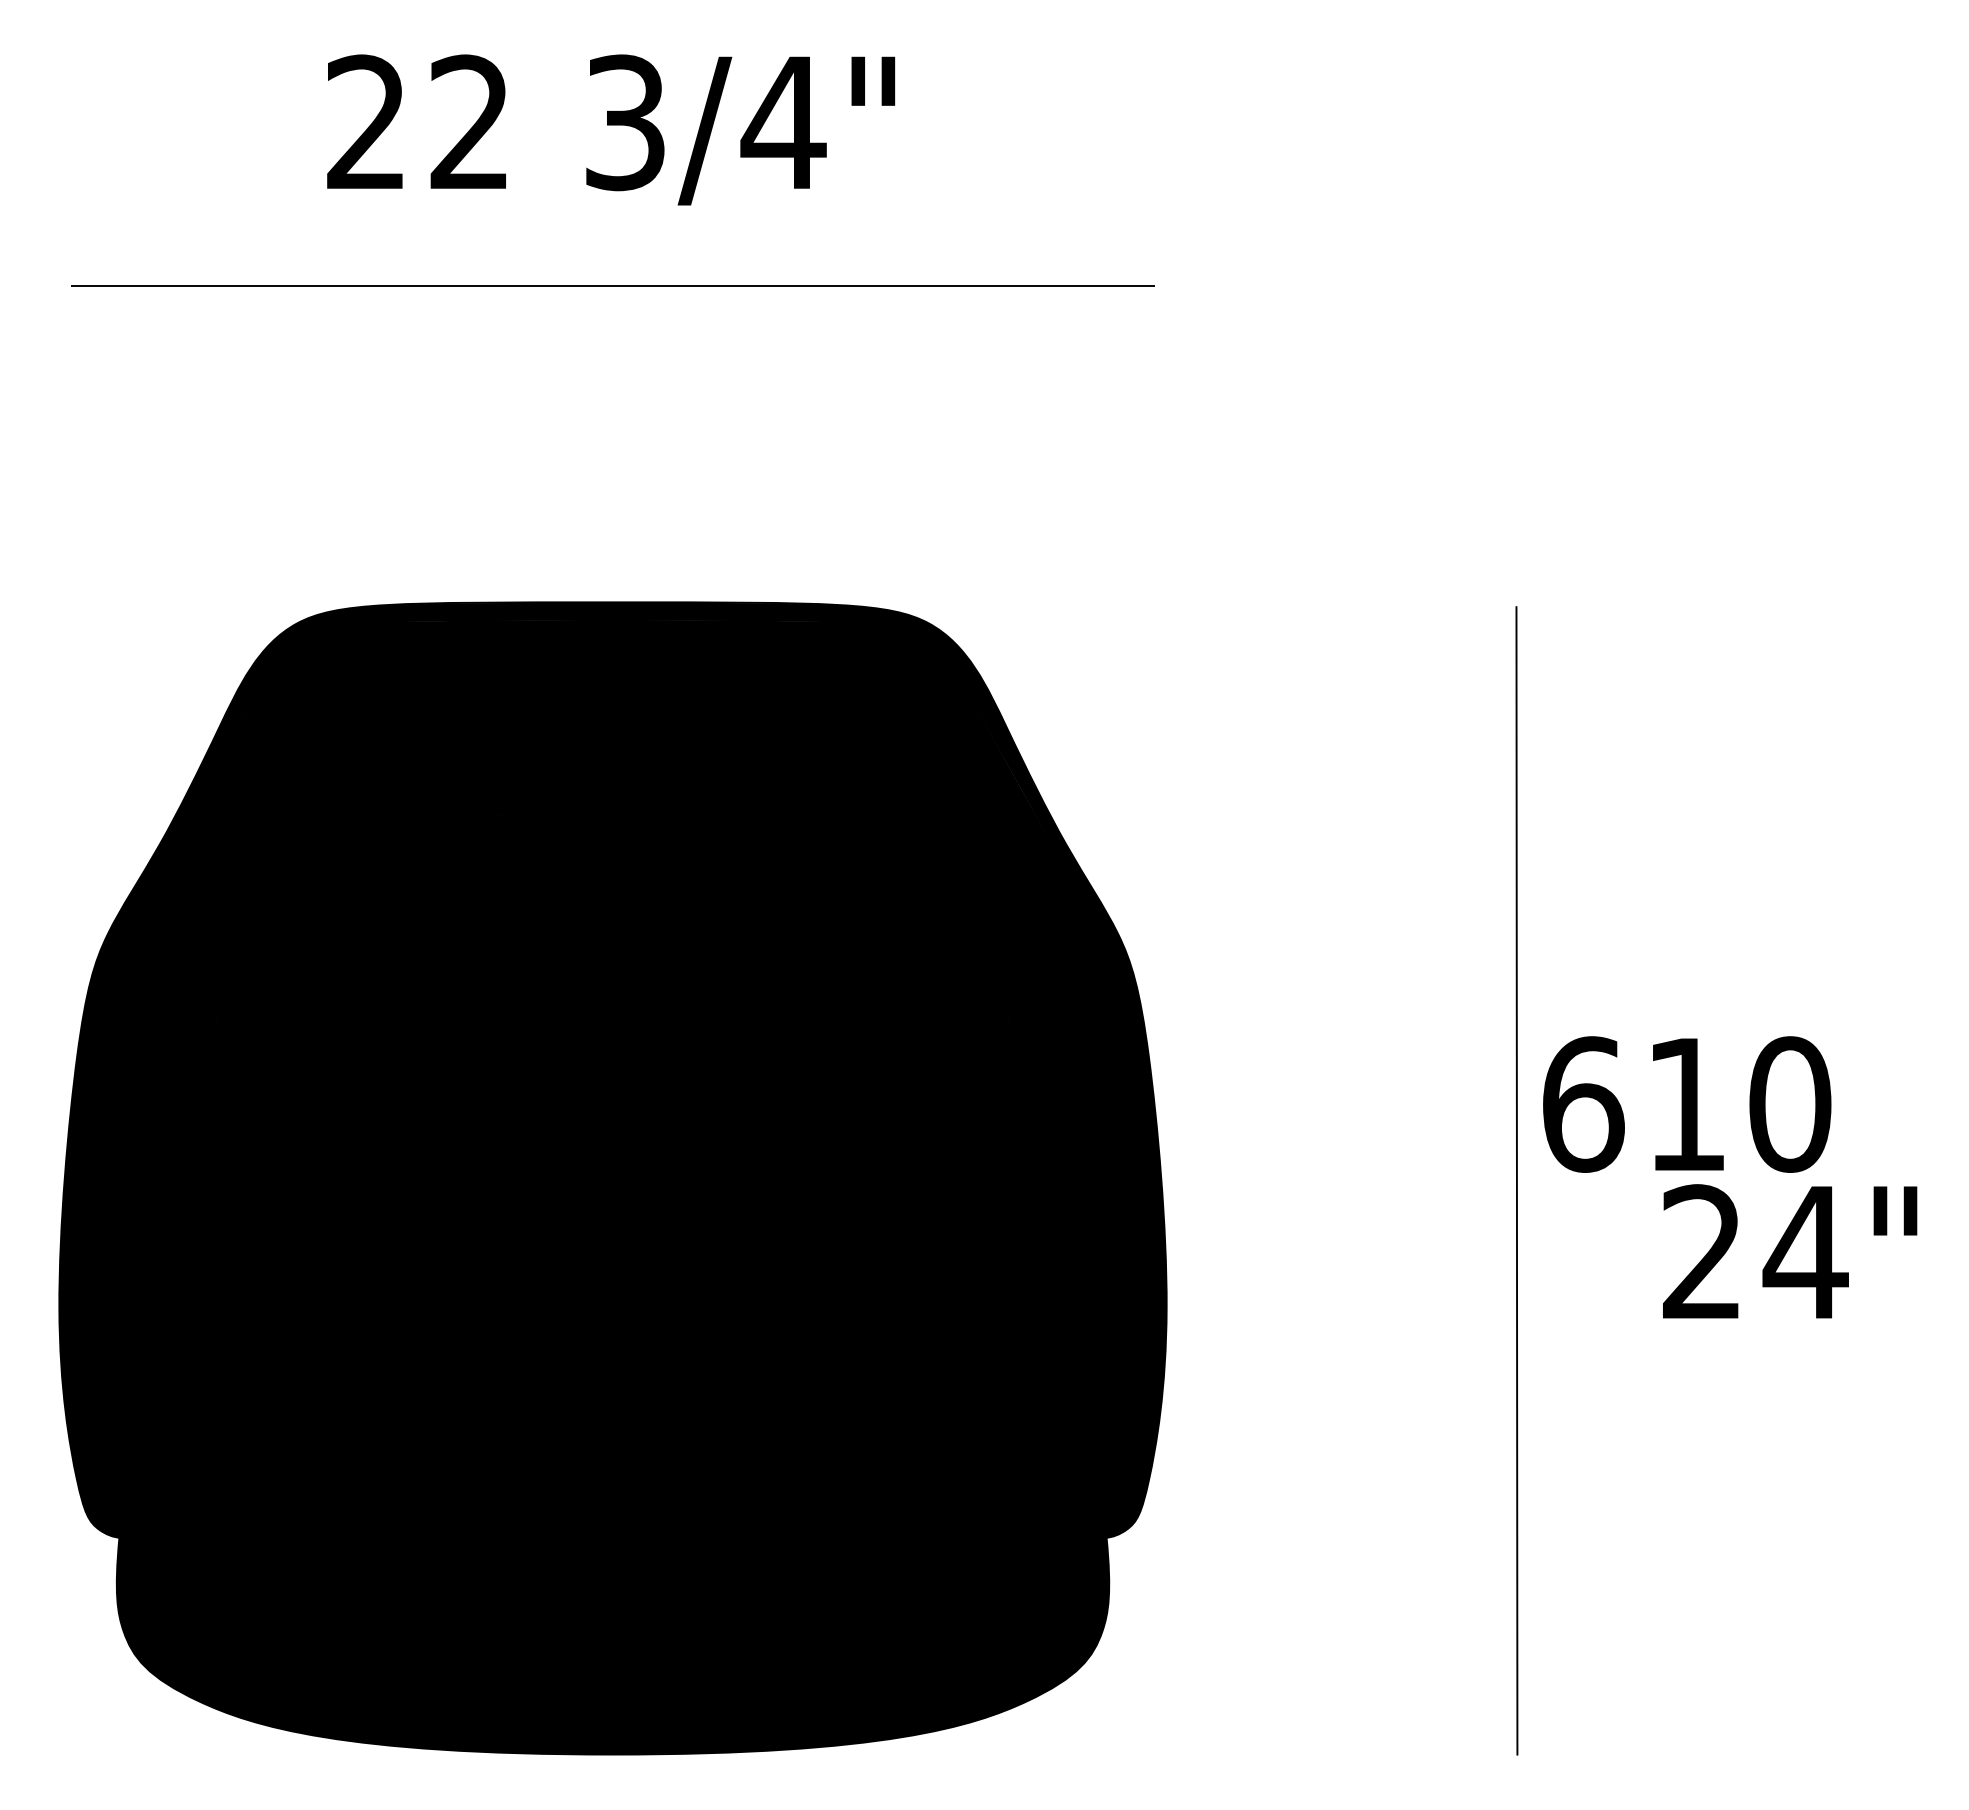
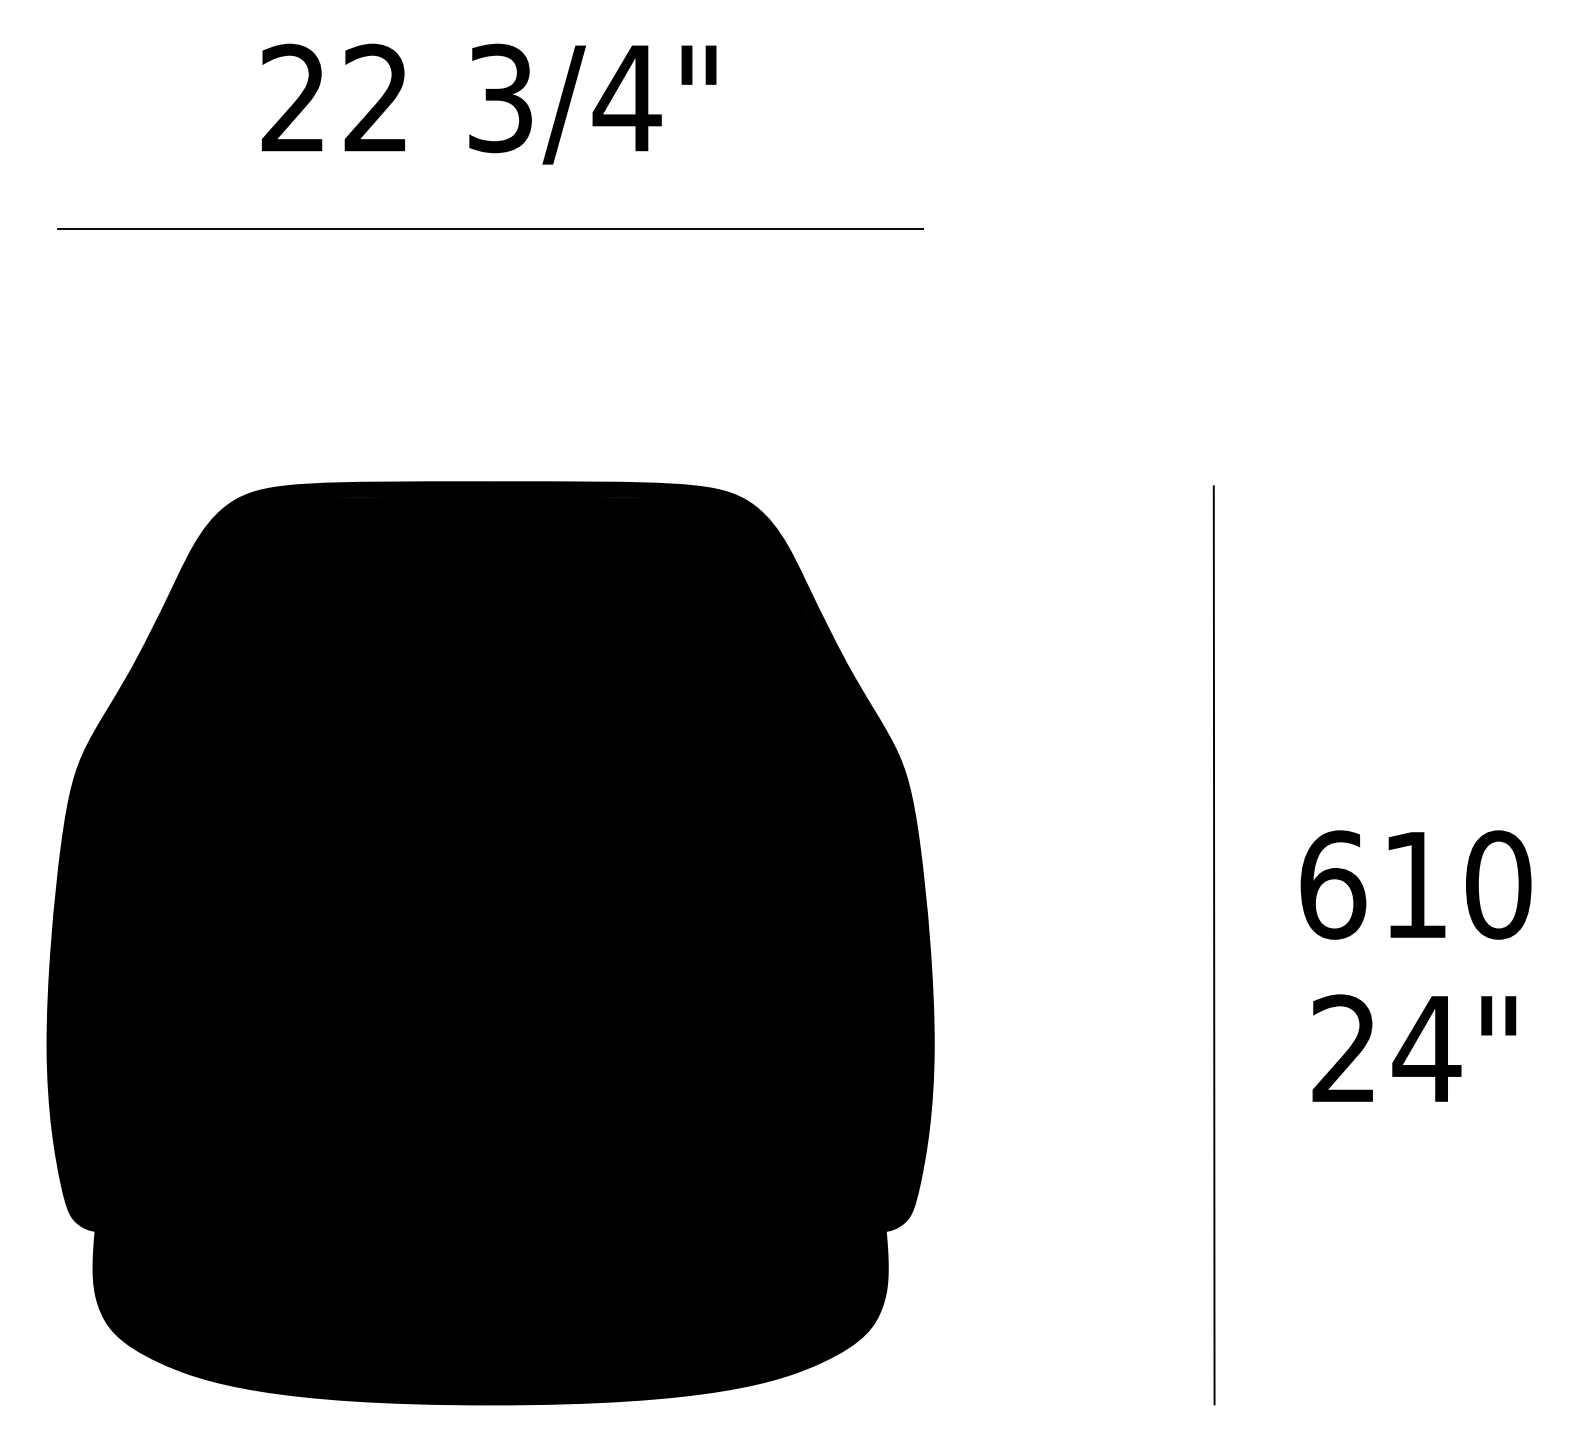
text: (1687, 1104) -> (1416, 884), moved
text: (1790, 1251) -> (1414, 1048), moved

